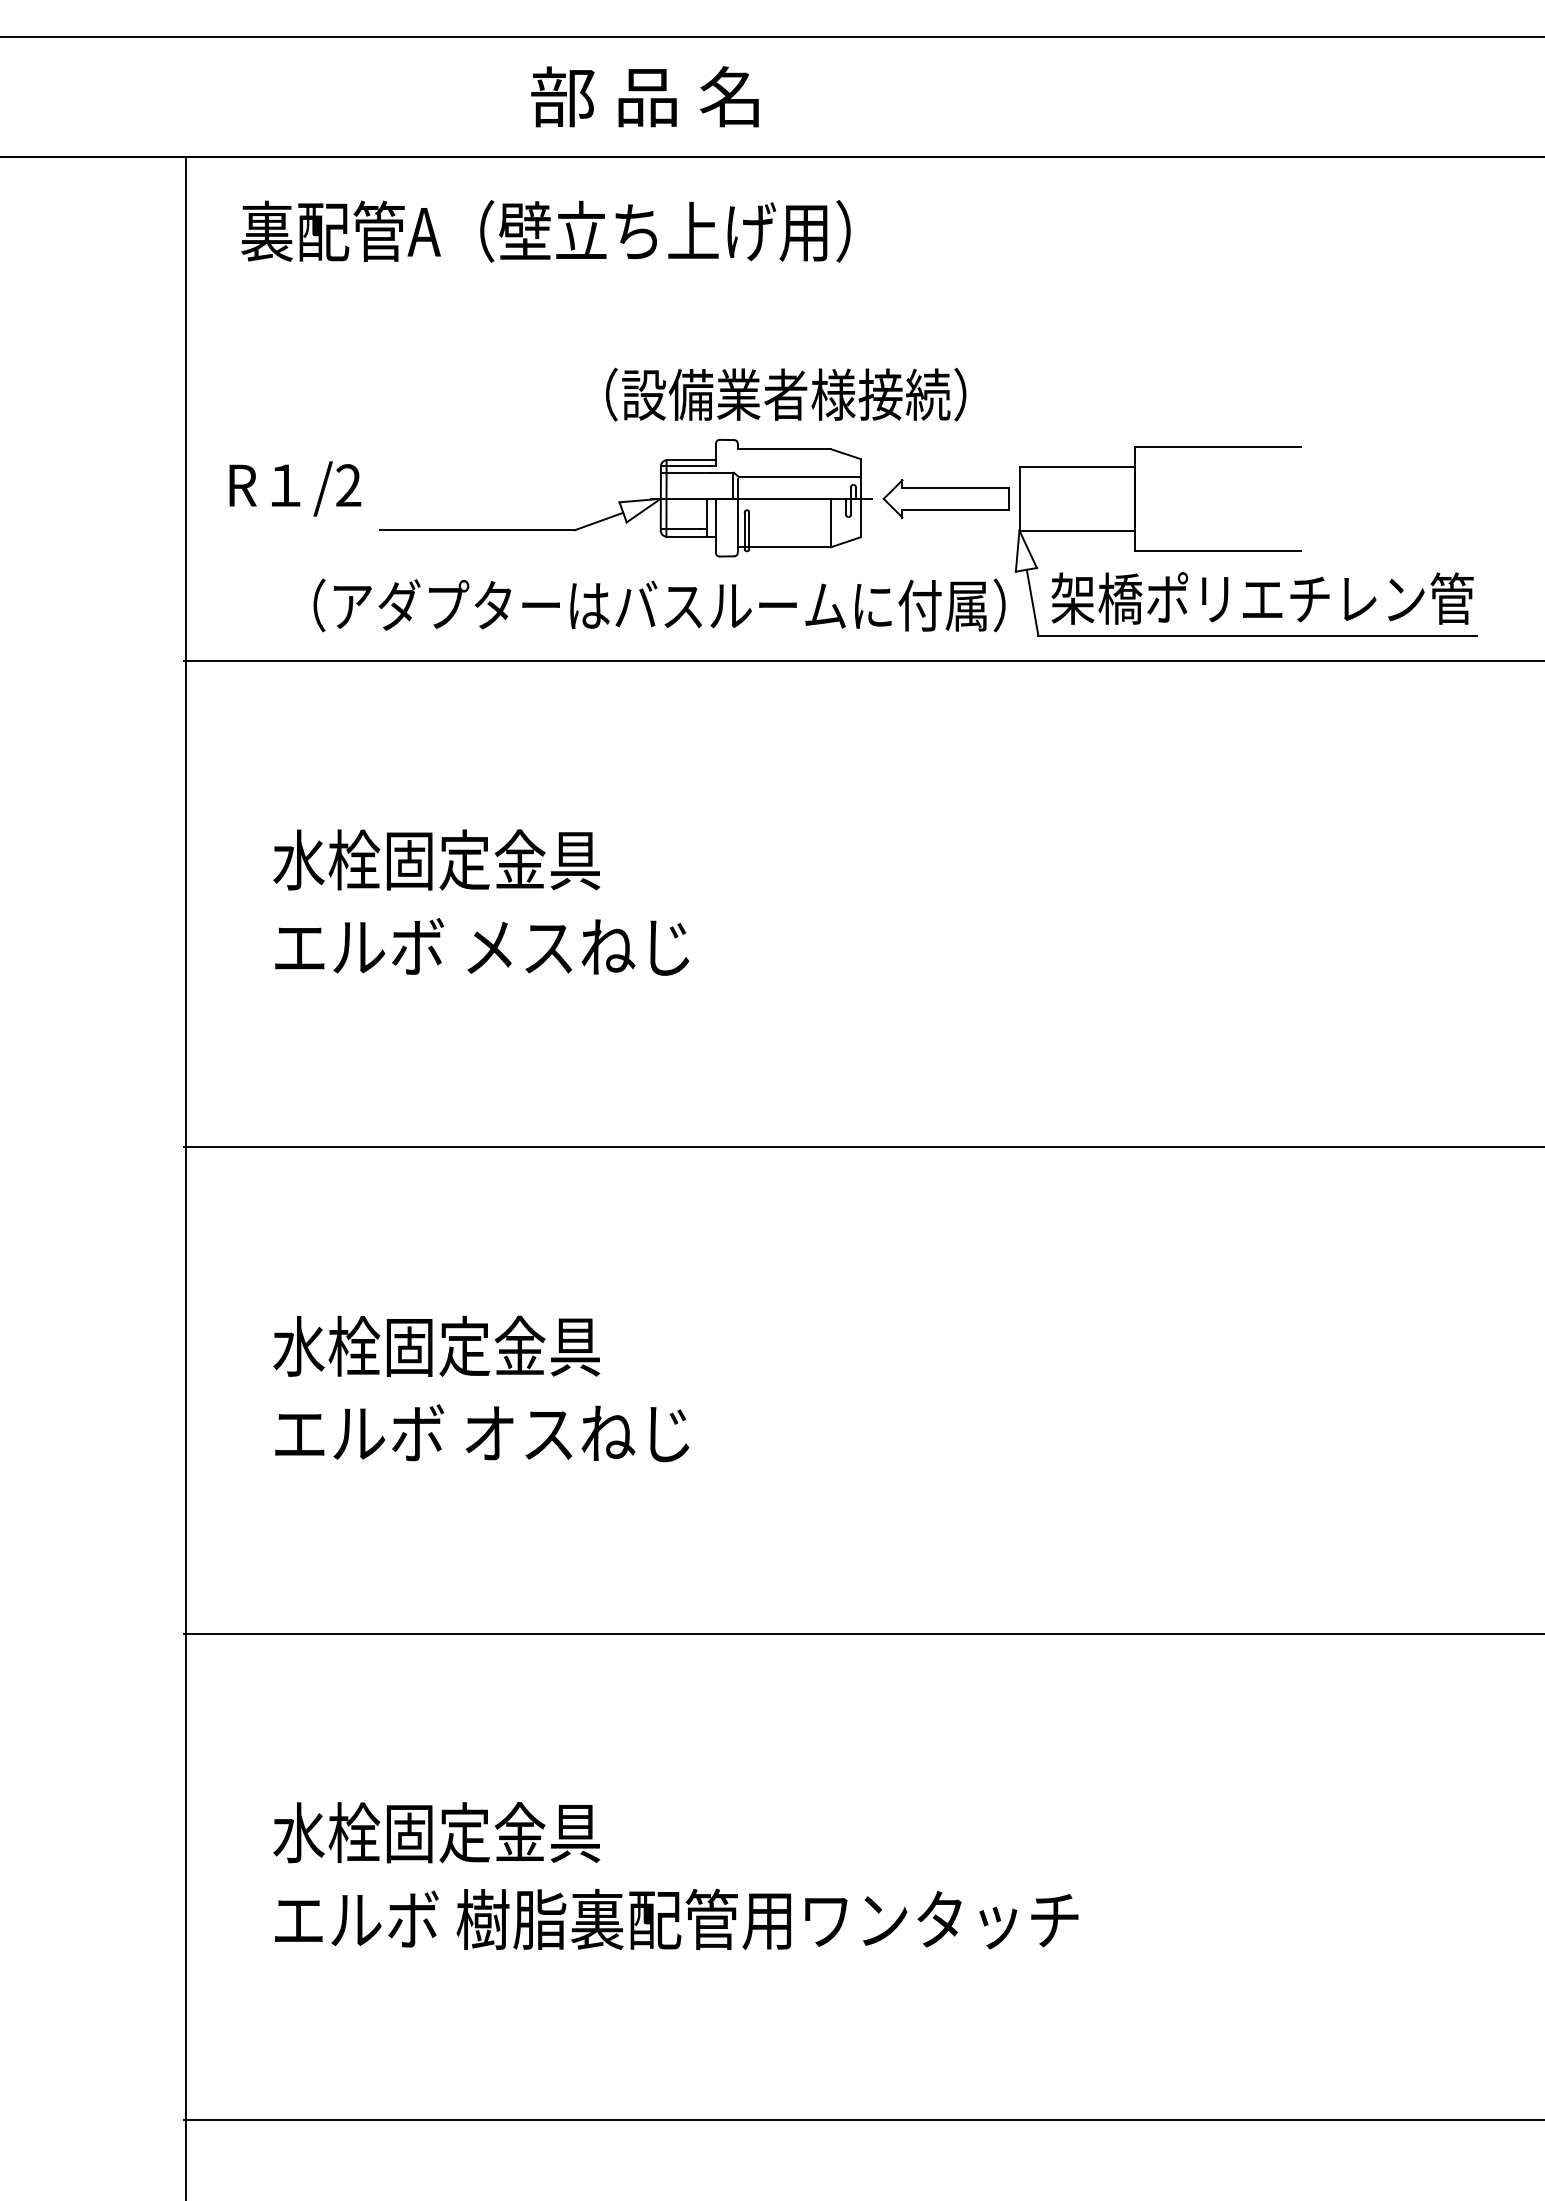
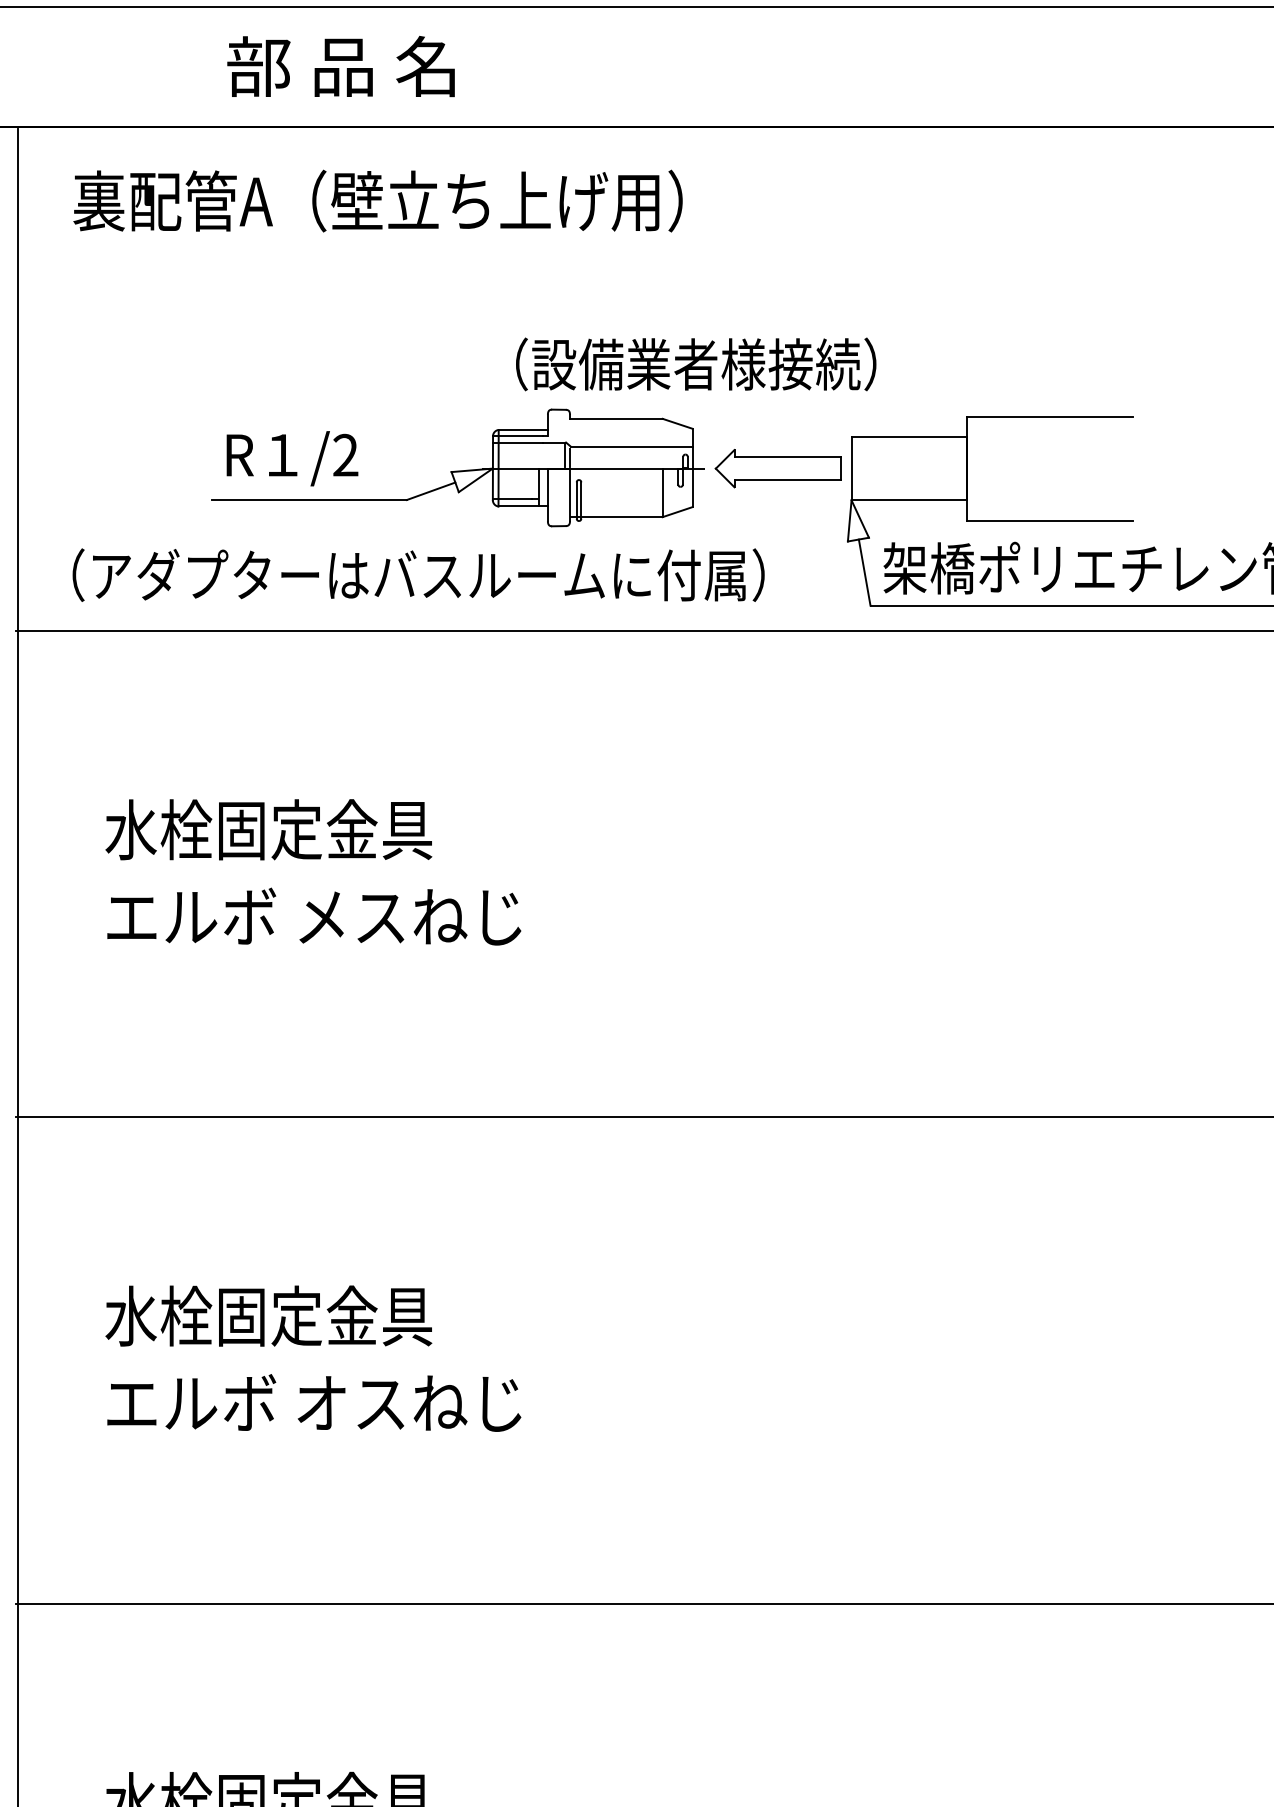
text: (644, 96) -> (340, 66), moved
text: (786, 394) -> (696, 364), moved
text: (295, 488) -> (292, 458), moved
text: (659, 605) -> (418, 575), moved

